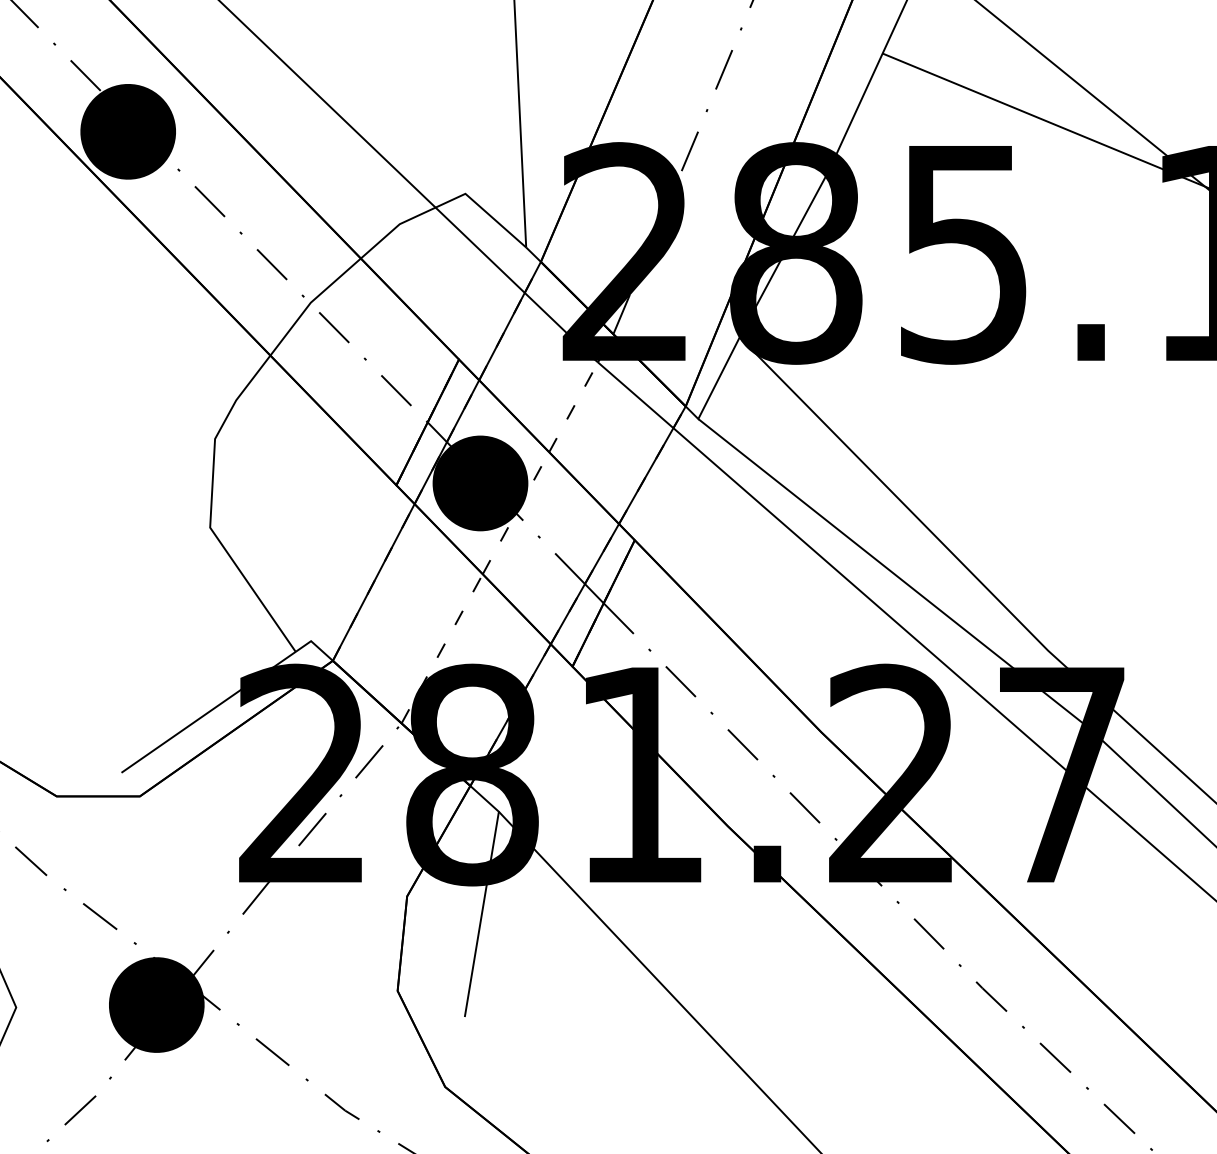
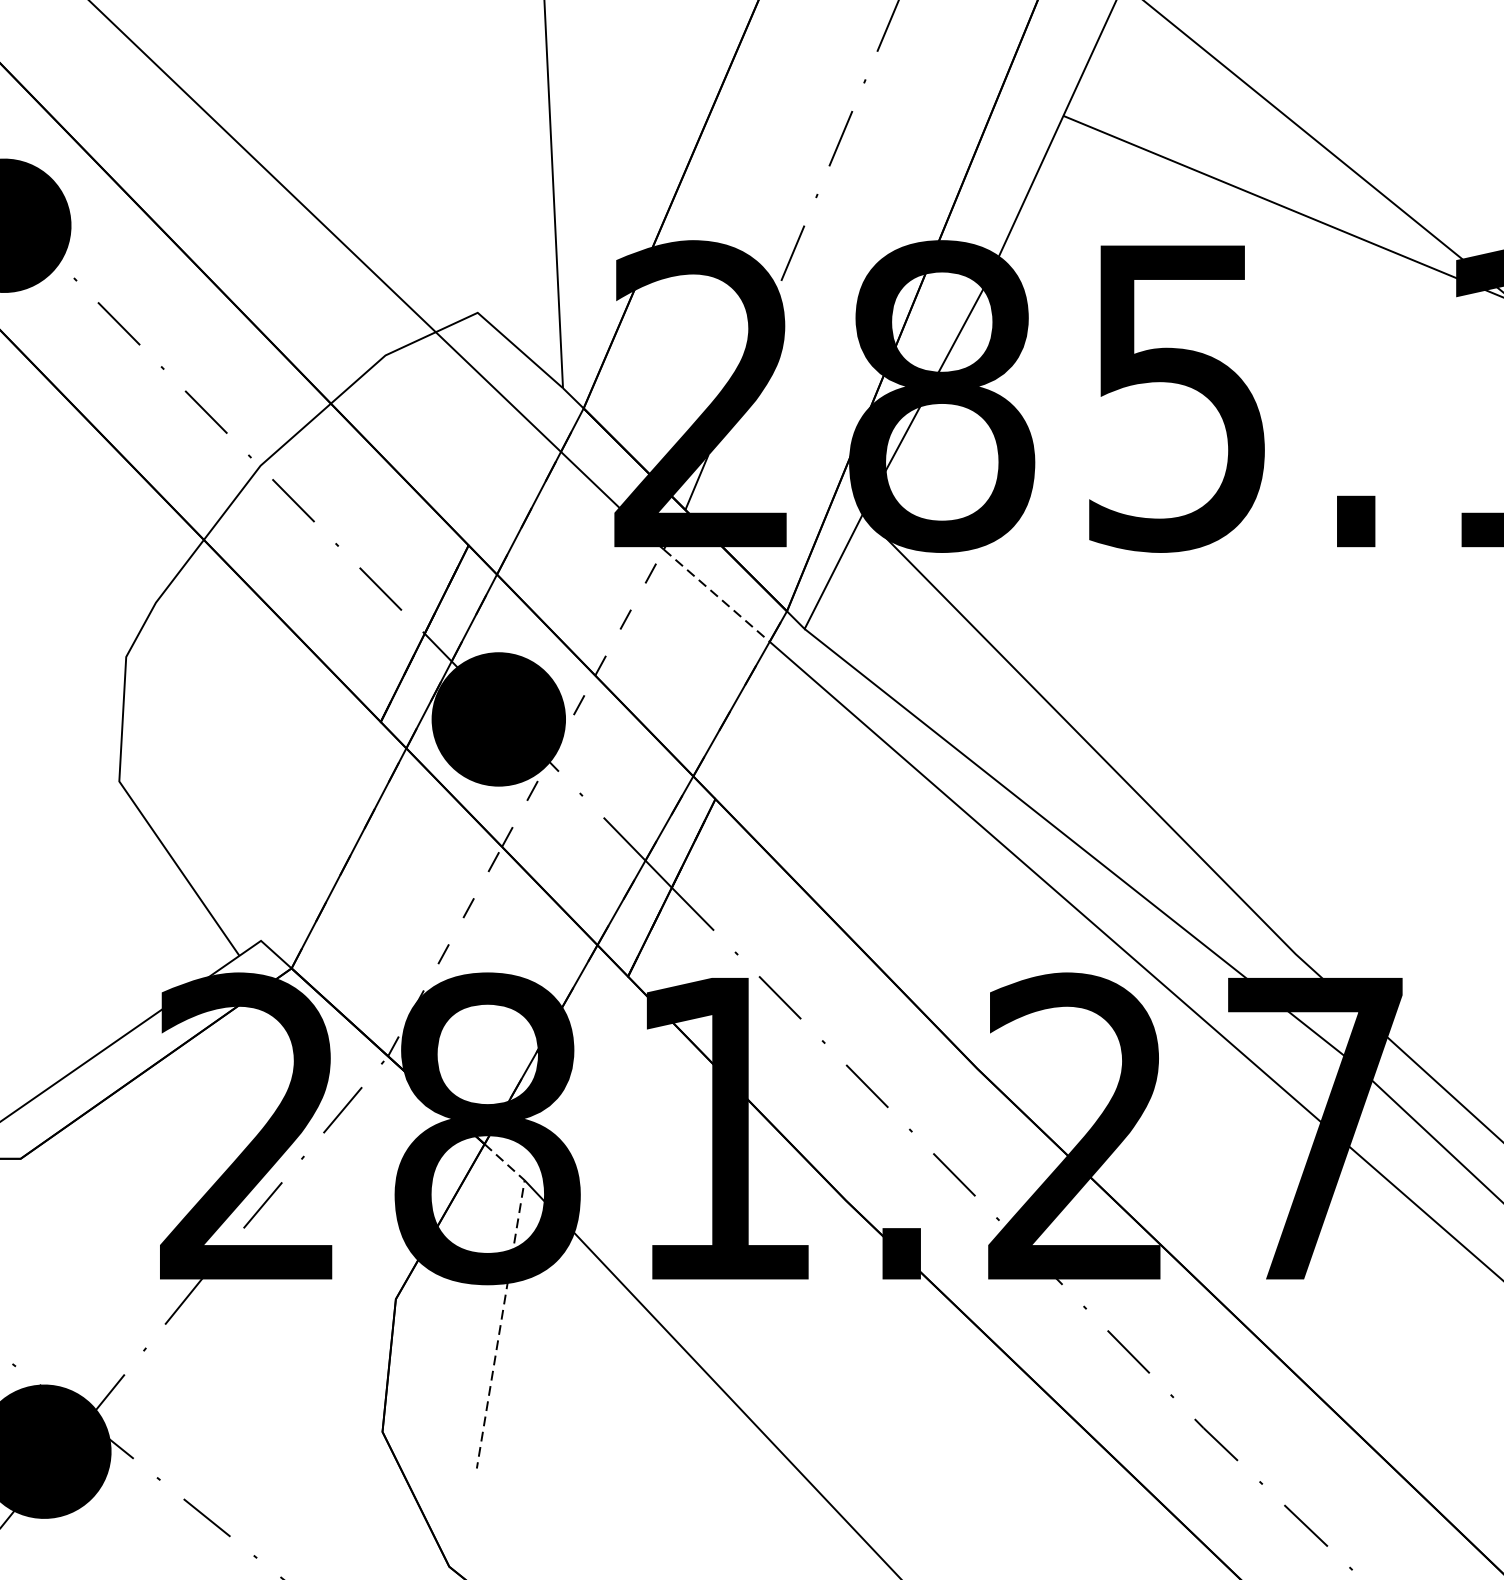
line: (635, 395) -> (716, 595), solid -> dashed
line: (485, 895) -> (505, 1297), solid -> dashed

